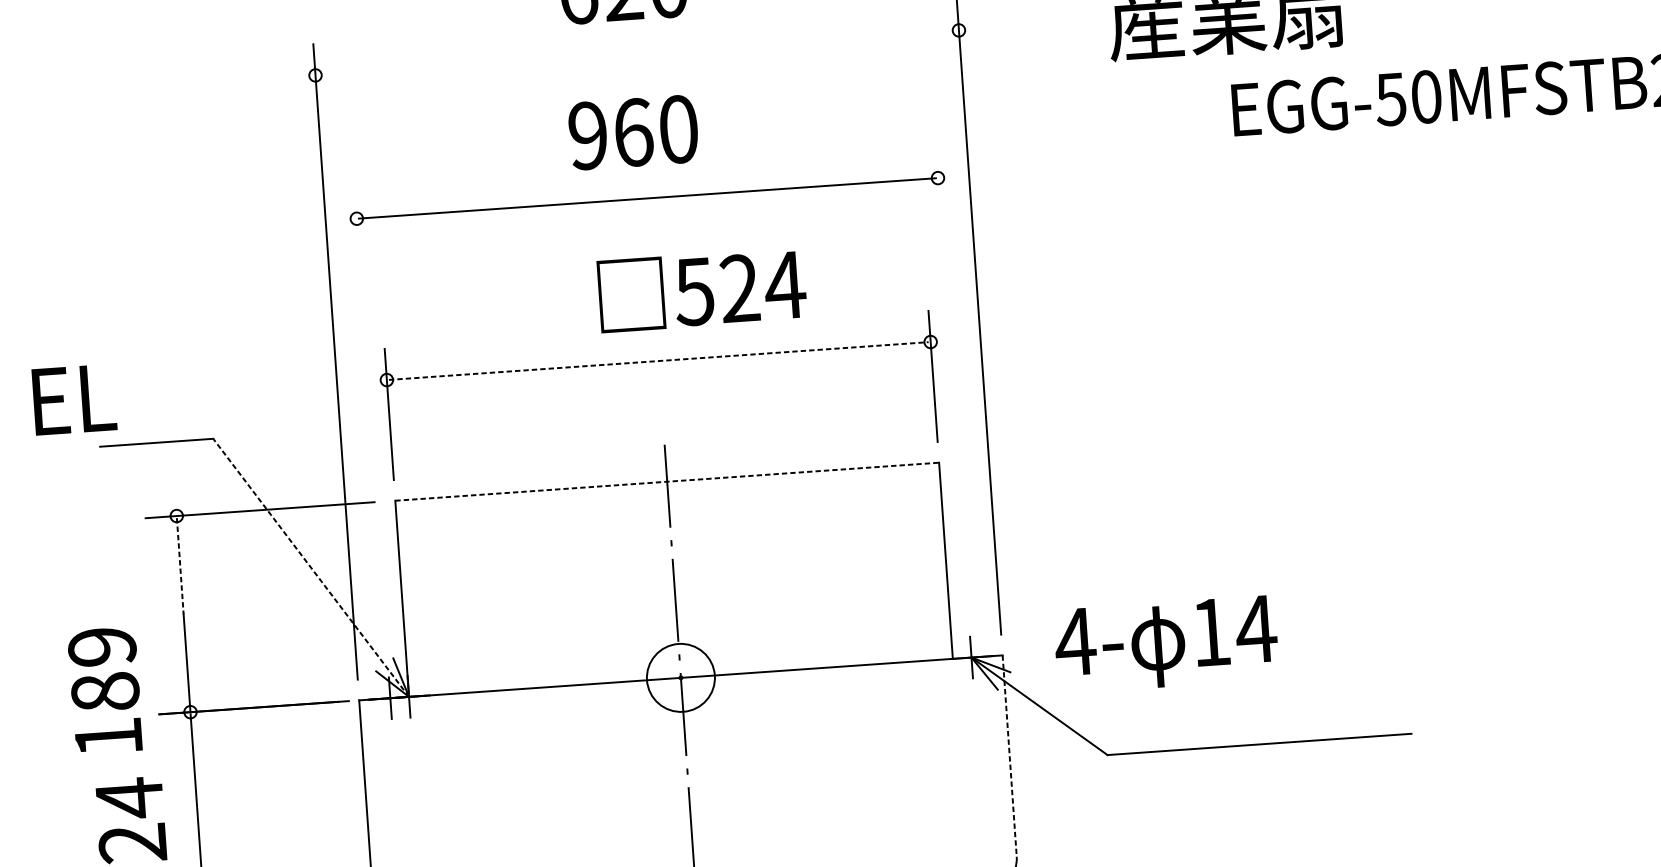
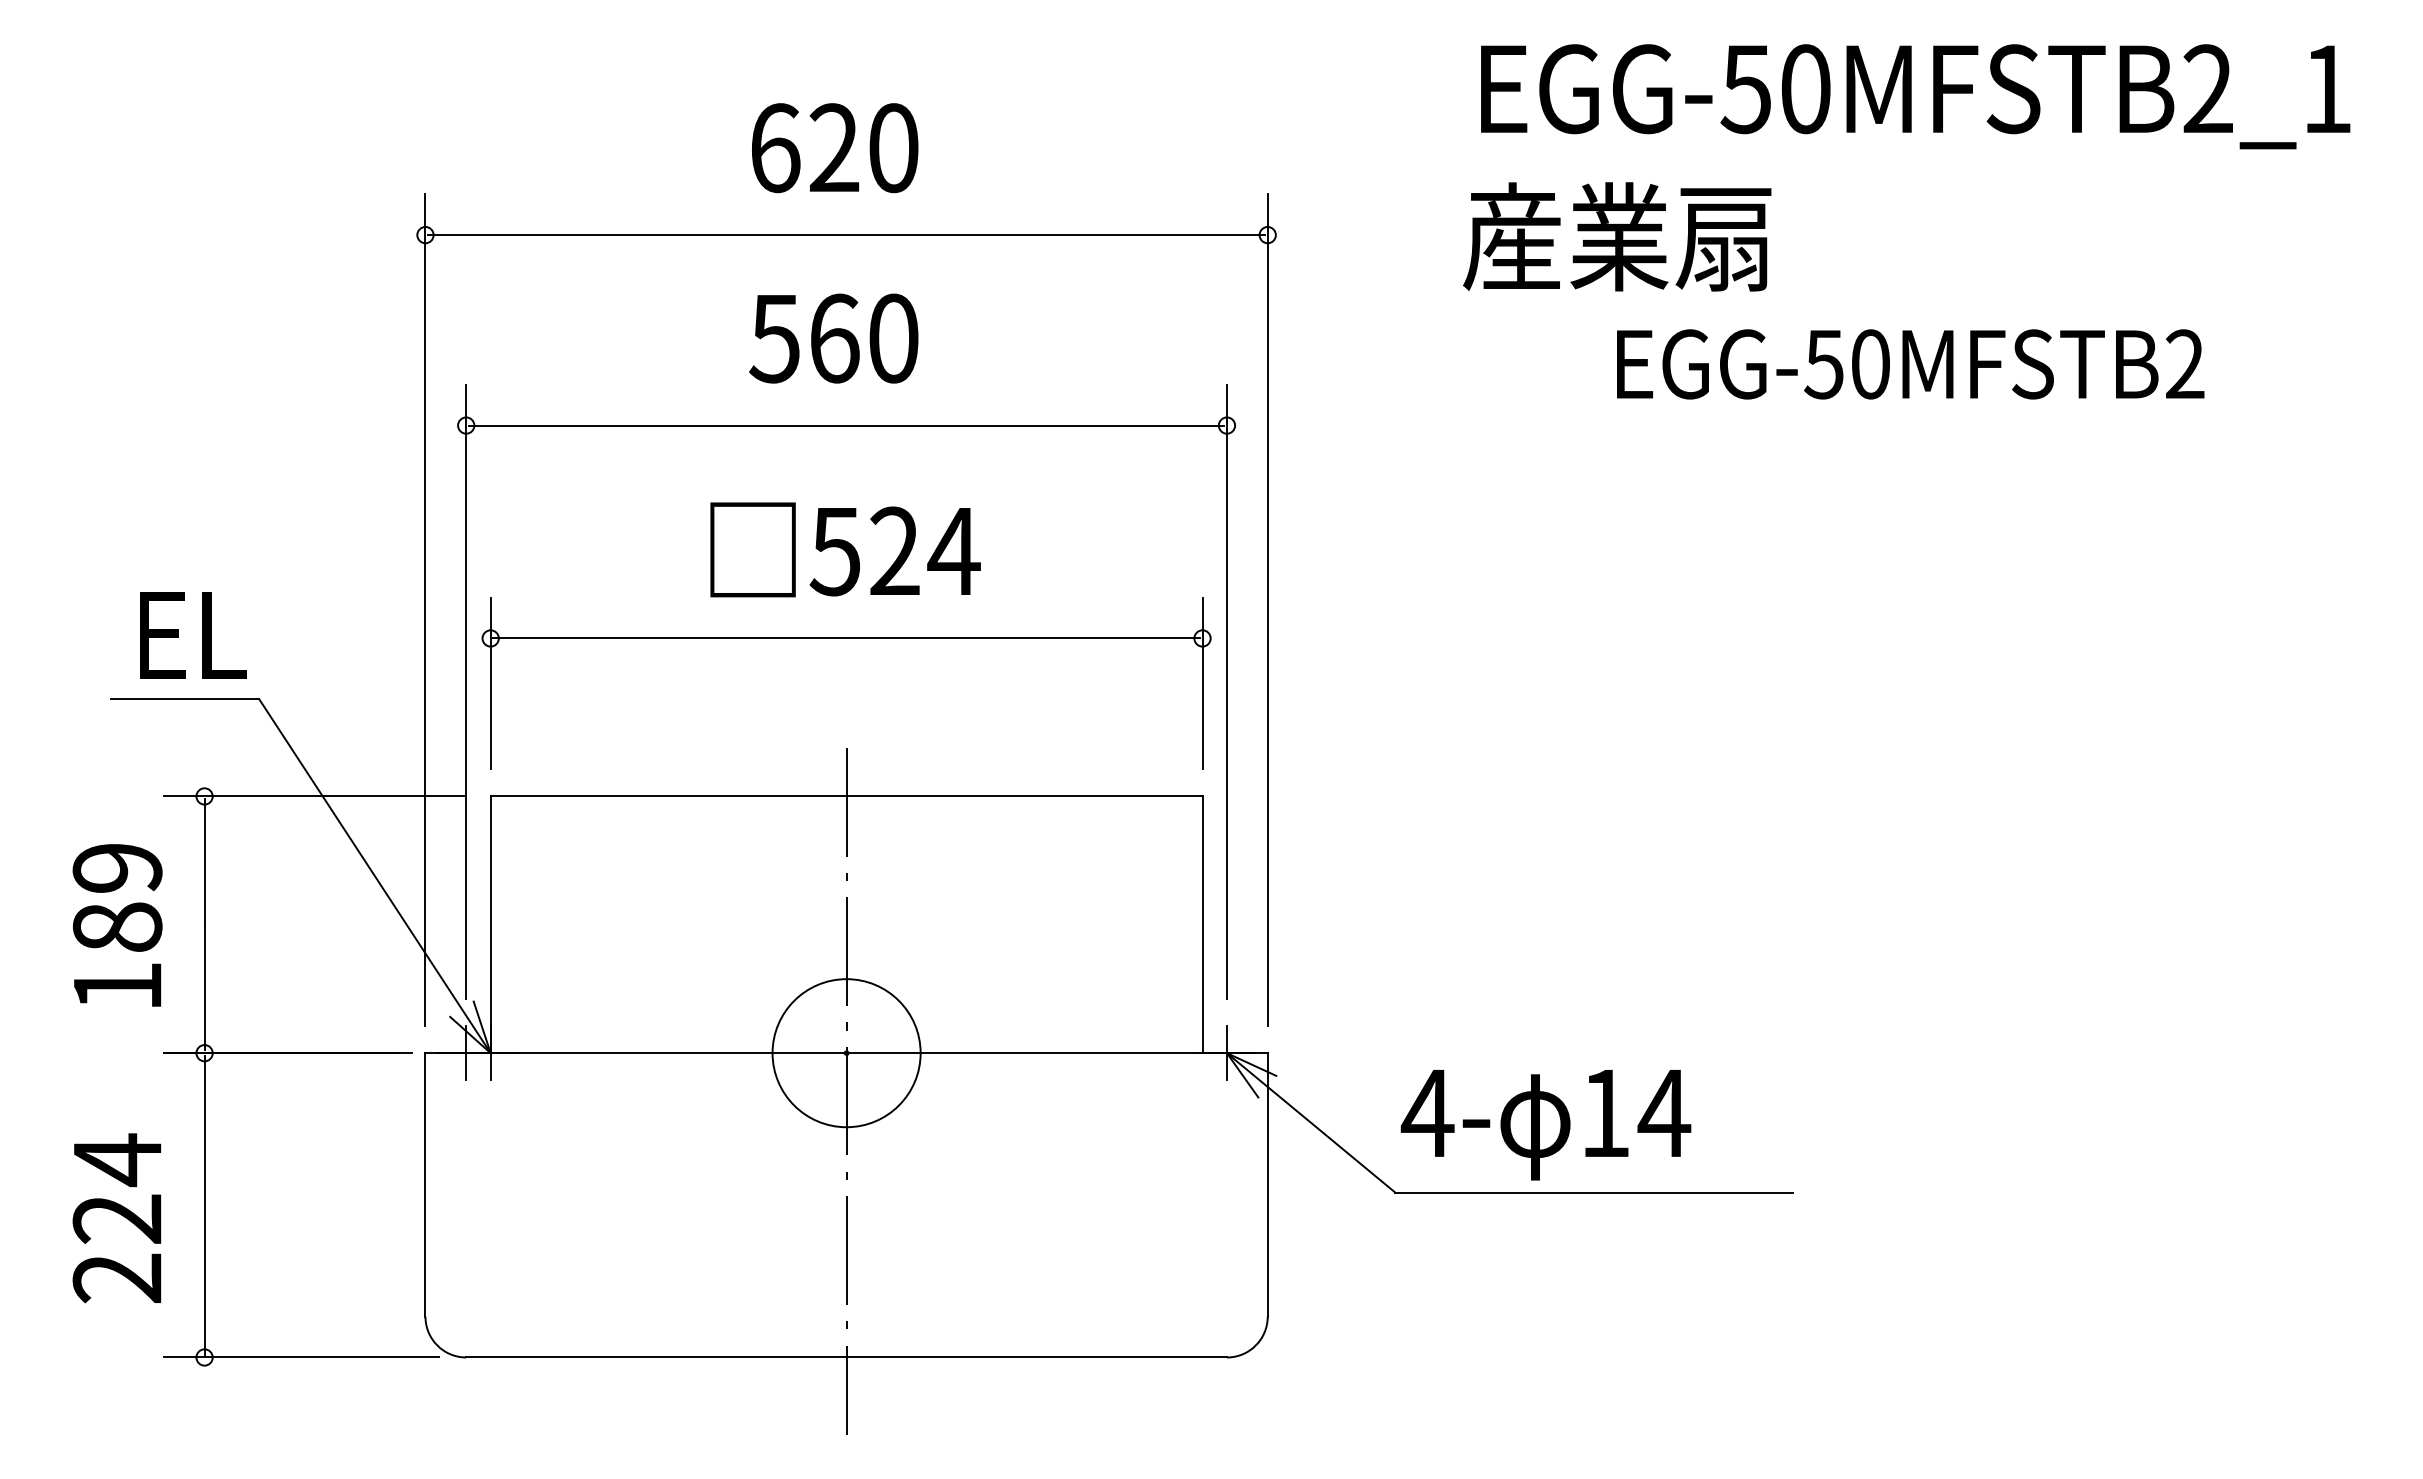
line: (637, 53) -> (846, 235), added
text: (587, 135) -> (774, 338), 960 -> 560
text: (702, 289) -> (845, 549), moved
line: (659, 361) -> (847, 638), dashed -> solid
line: (951, 381) -> (1226, 691), added
text: (74, 399) -> (193, 635), moved
line: (371, 421) -> (466, 691), added
line: (667, 481) -> (847, 796), dashed -> solid
line: (180, 565) -> (204, 861), dashed -> solid
line: (310, 567) -> (374, 875), dashed -> solid
text: (1166, 644) -> (1545, 1125), moved
circle: (680, 678) -> (846, 1053), size x1.67
text: (105, 690) -> (117, 925), moved
line: (1009, 755) -> (1267, 1184), dashed -> solid

